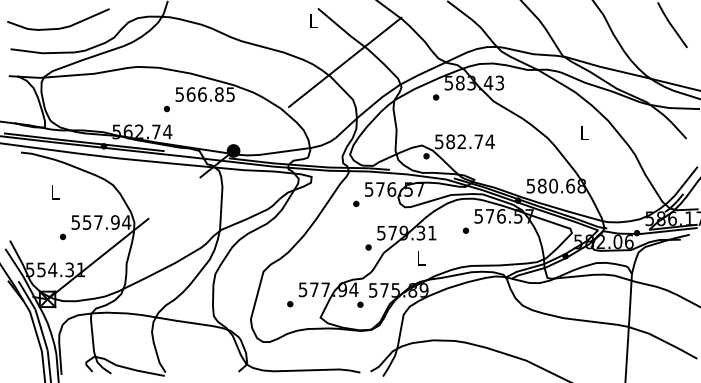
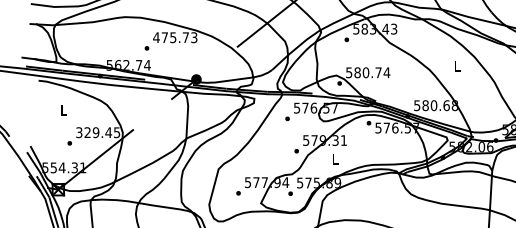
text: (204, 94) -> (174, 37), 566.85 -> 475.73
text: (461, 141) -> (365, 72), 582.74 -> 580.74
text: (101, 222) -> (98, 132), 557.94 -> 329.45
part: (465, 230) -> (368, 122), moved

